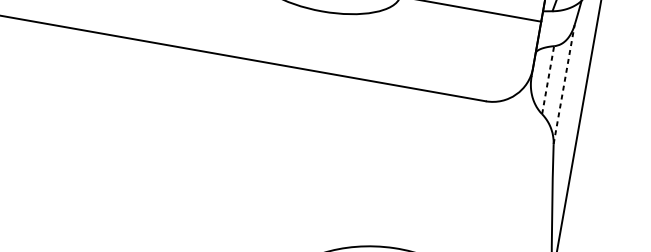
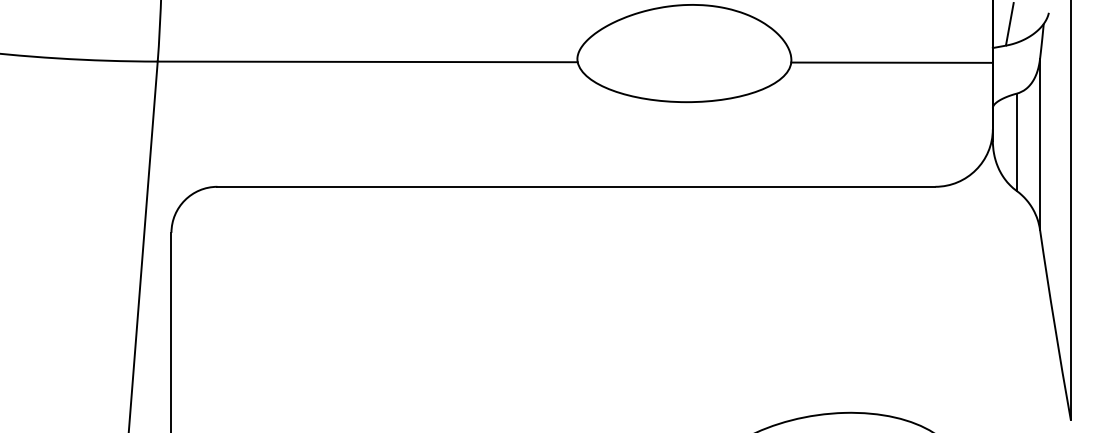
line: (547, 80) -> (1016, 142), dashed -> solid
line: (564, 83) -> (1040, 143), dashed -> solid

